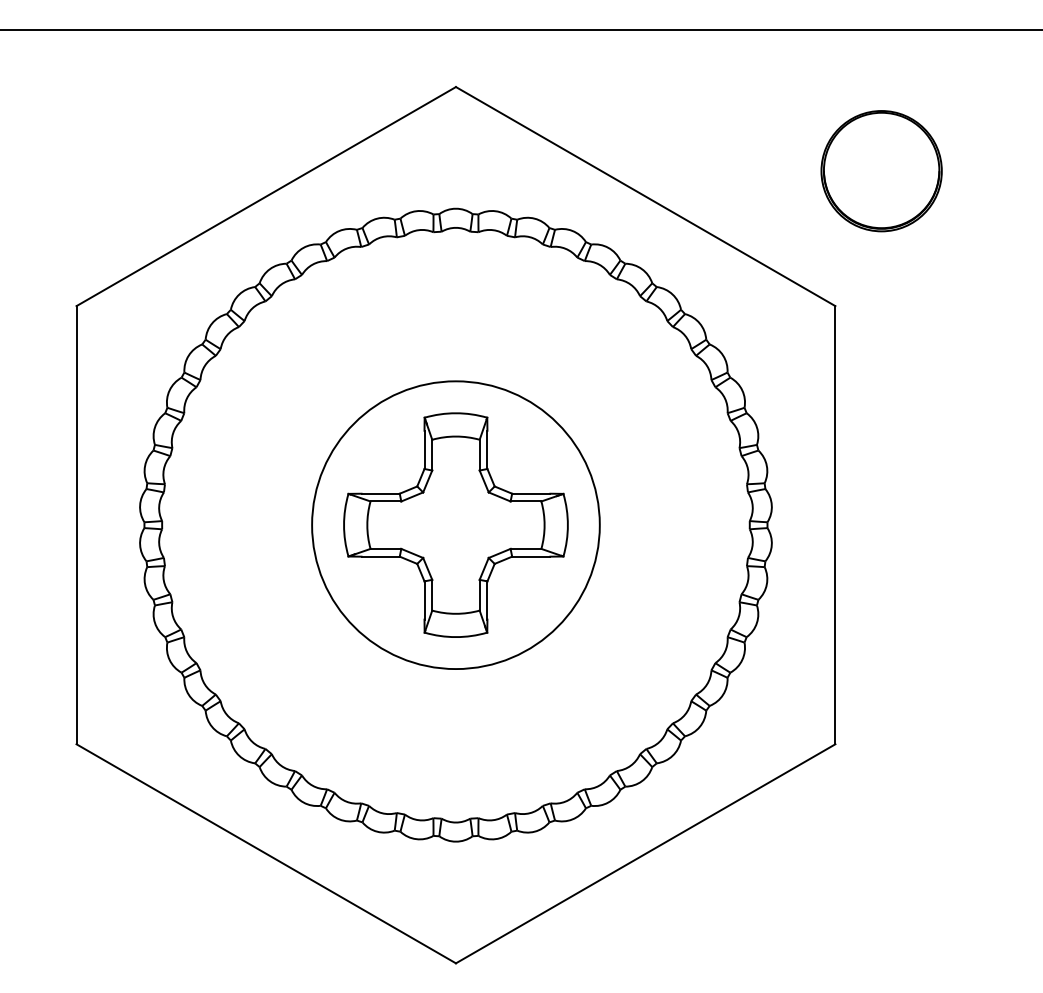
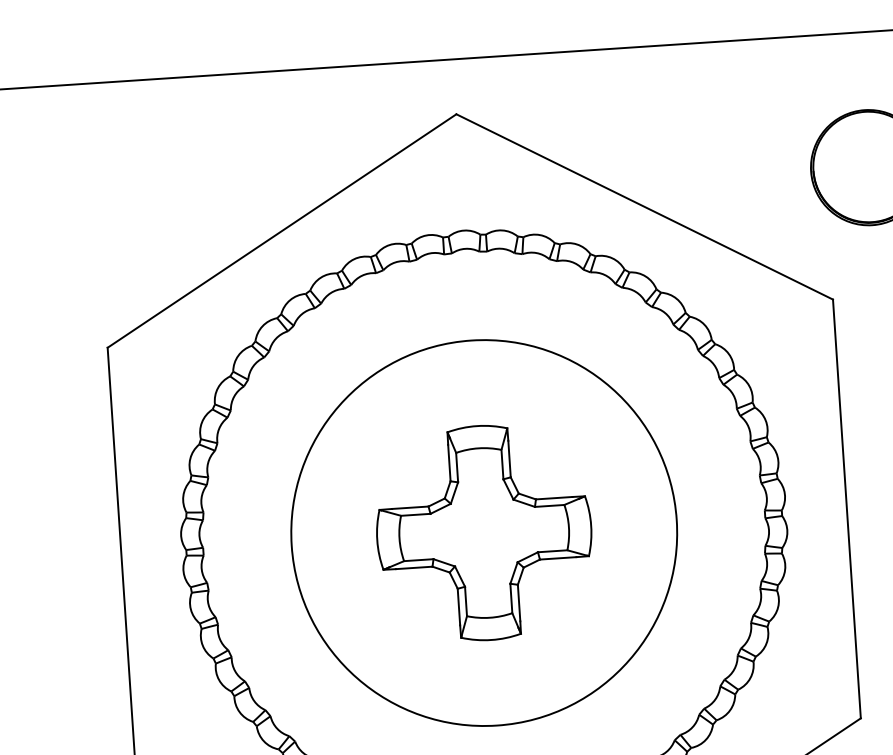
circle: (455, 525) -> (483, 533), size x1.4

